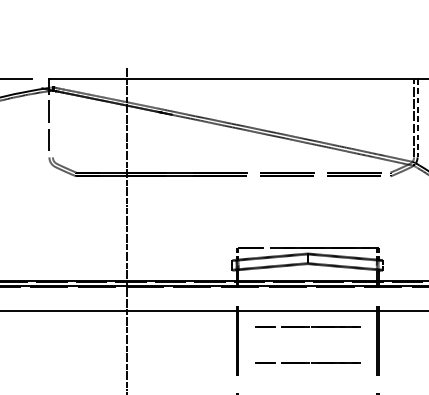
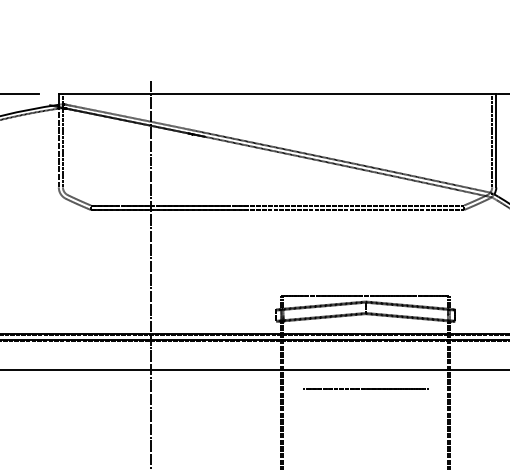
line: (52, 117) -> (62, 140), added
line: (417, 117) -> (496, 140), dashed -> solid
line: (307, 362) -> (365, 431), removed

